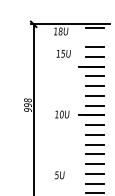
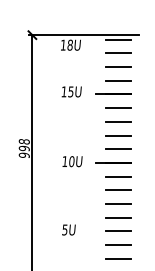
line: (94, 36) -> (117, 52), added
text: (63, 53) -> (71, 91), moved
text: (59, 175) -> (68, 230), moved

